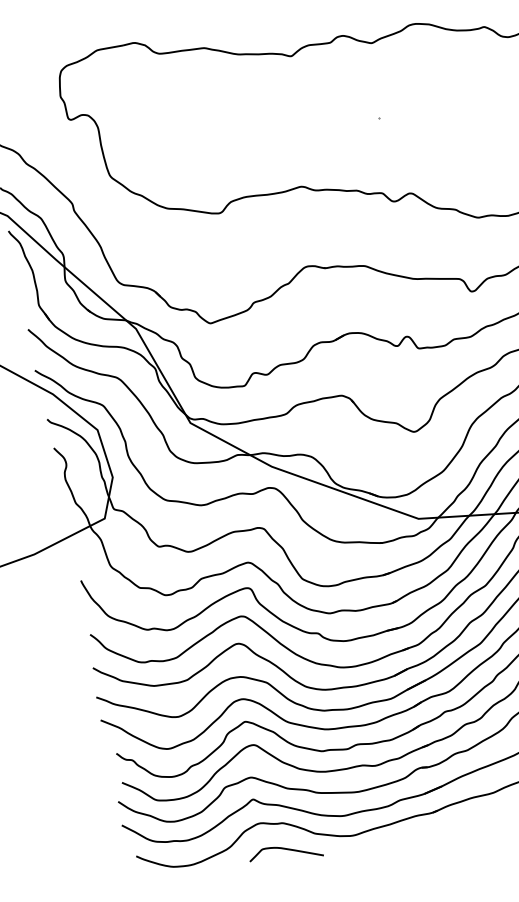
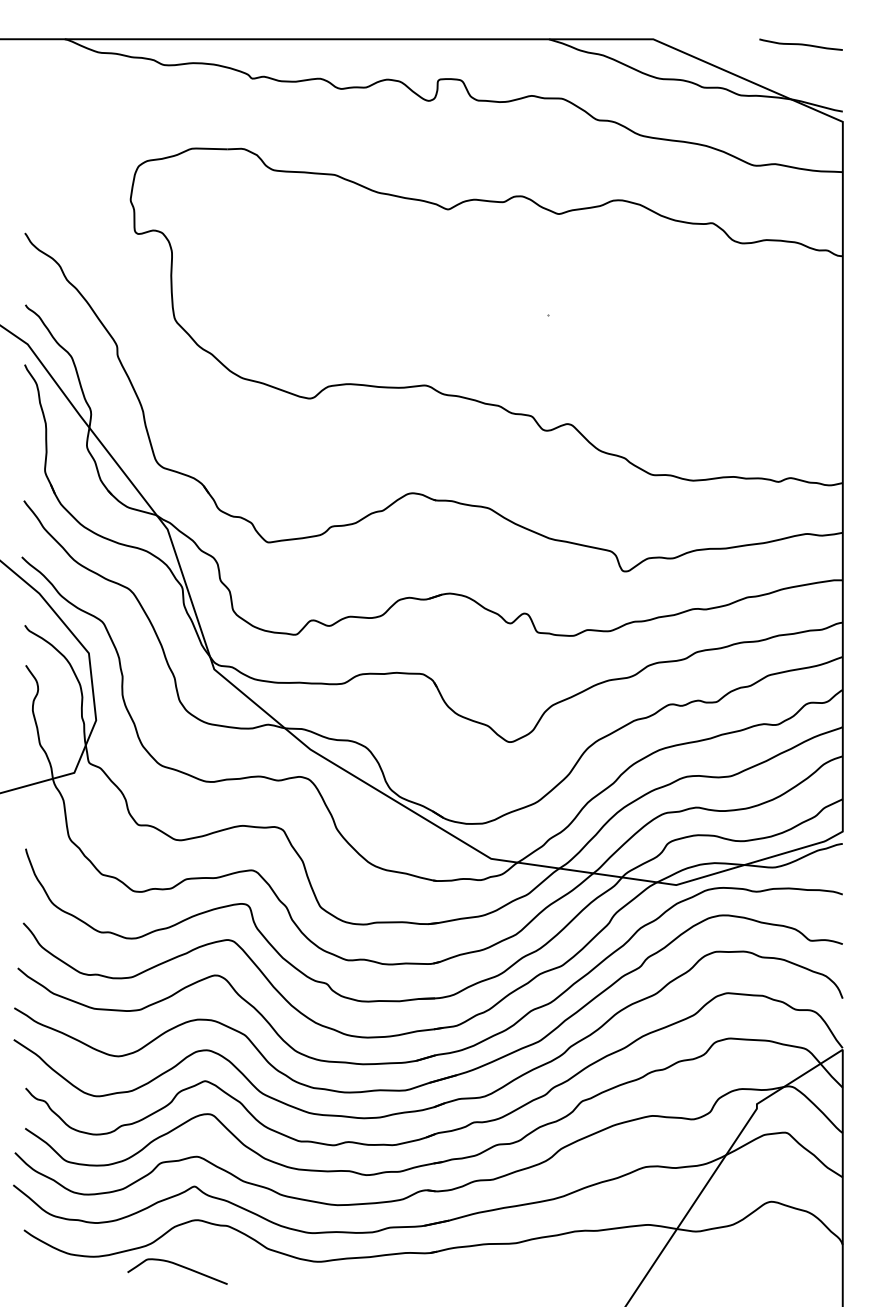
curve: (286, 849) -> (179, 1266), moved

